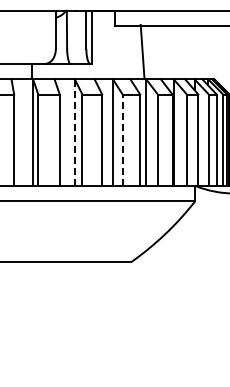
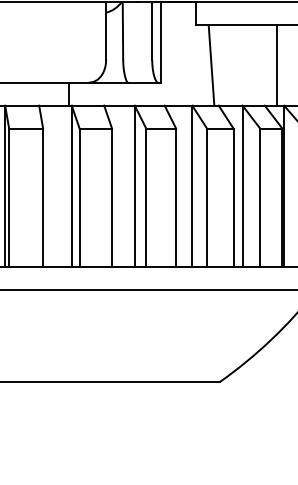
line: (142, 51) -> (211, 65), moved
line: (168, 52) -> (276, 65), added
line: (74, 132) -> (134, 186), dashed -> solid
line: (122, 140) -> (206, 198), dashed -> solid

